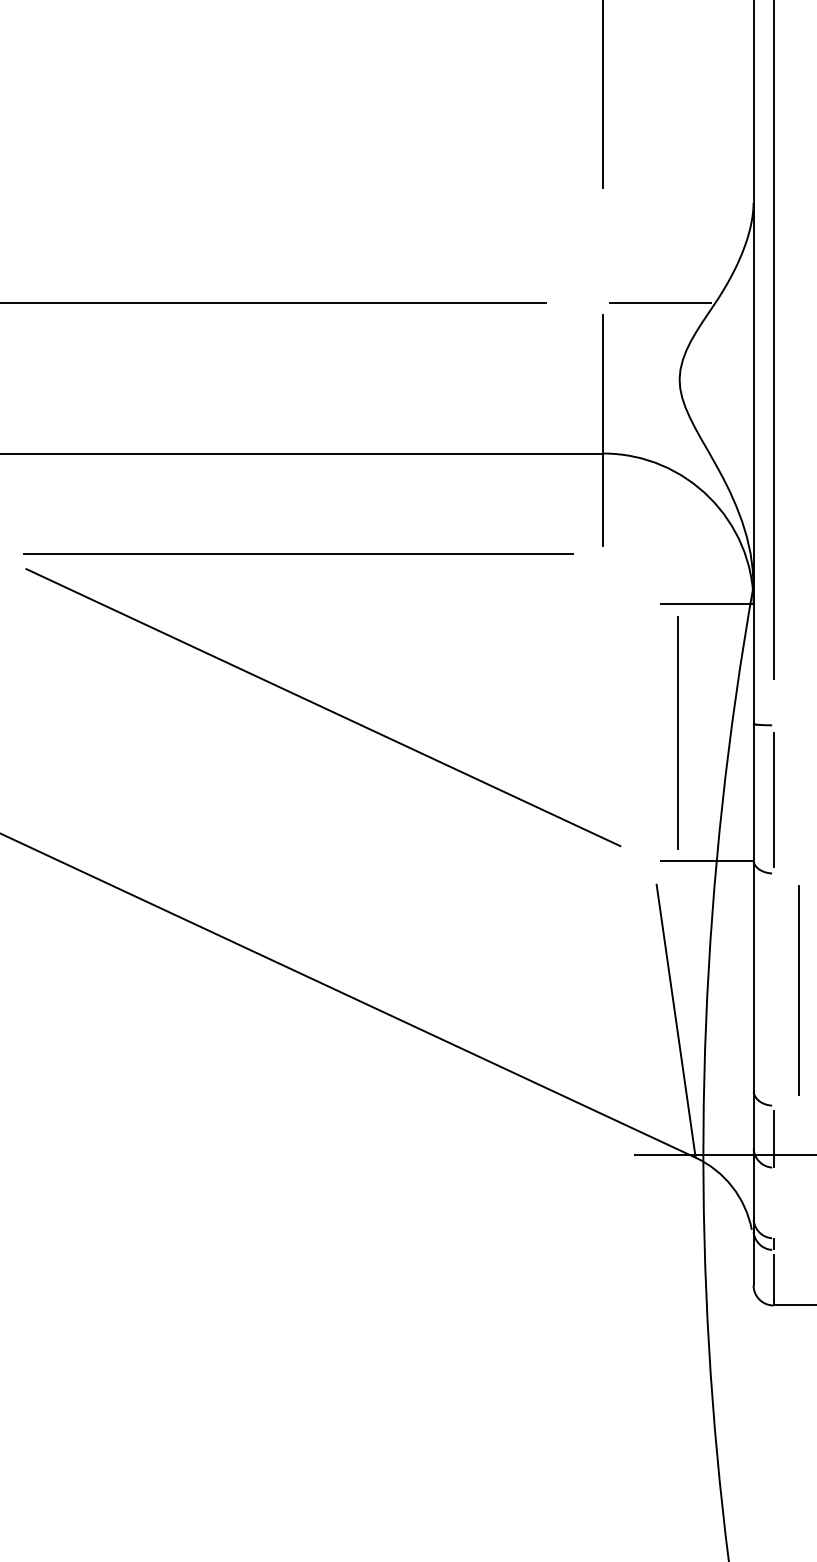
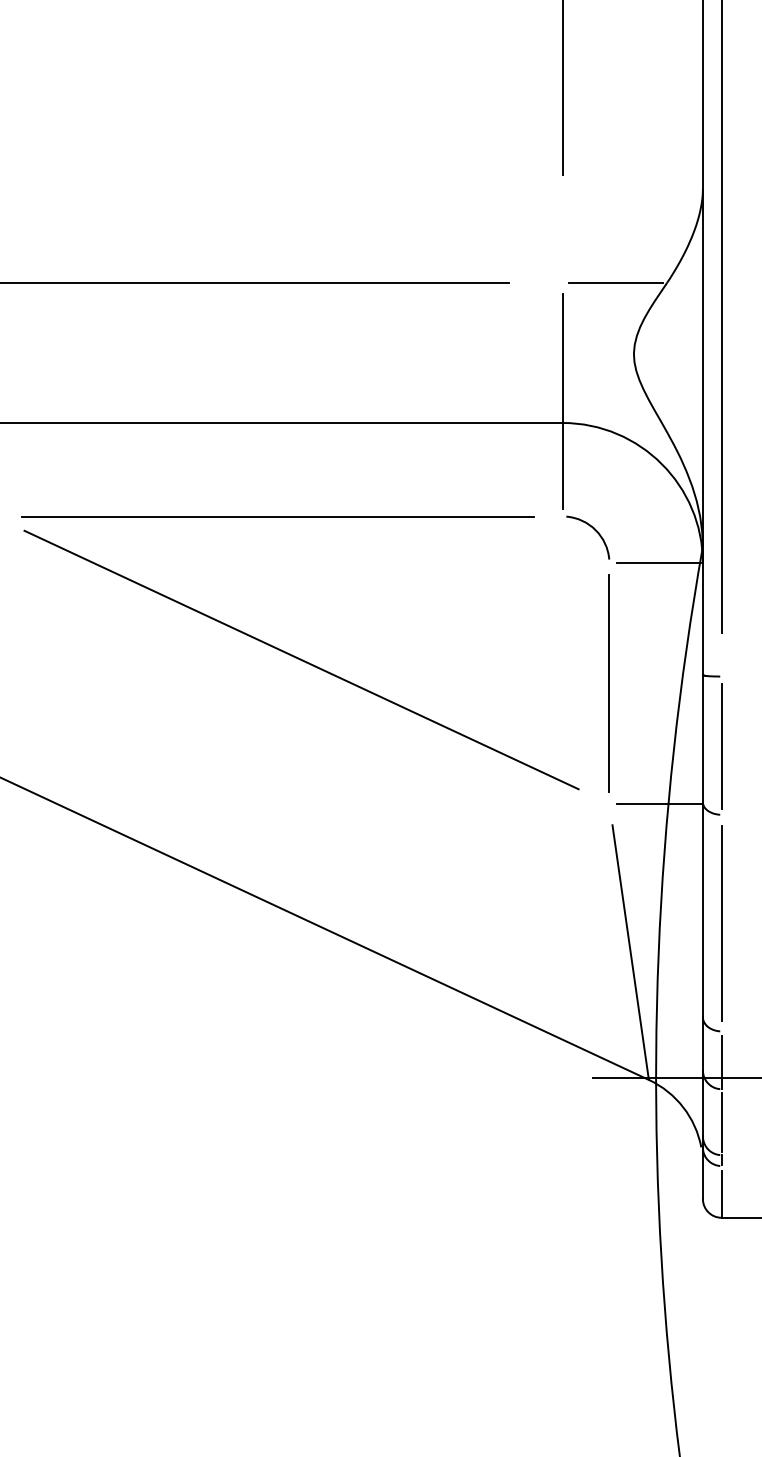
arc: (637, 568) -> (594, 530), added
line: (677, 732) -> (608, 683), moved
line: (798, 990) -> (721, 923), moved
line: (773, 1202) -> (721, 1121), added

